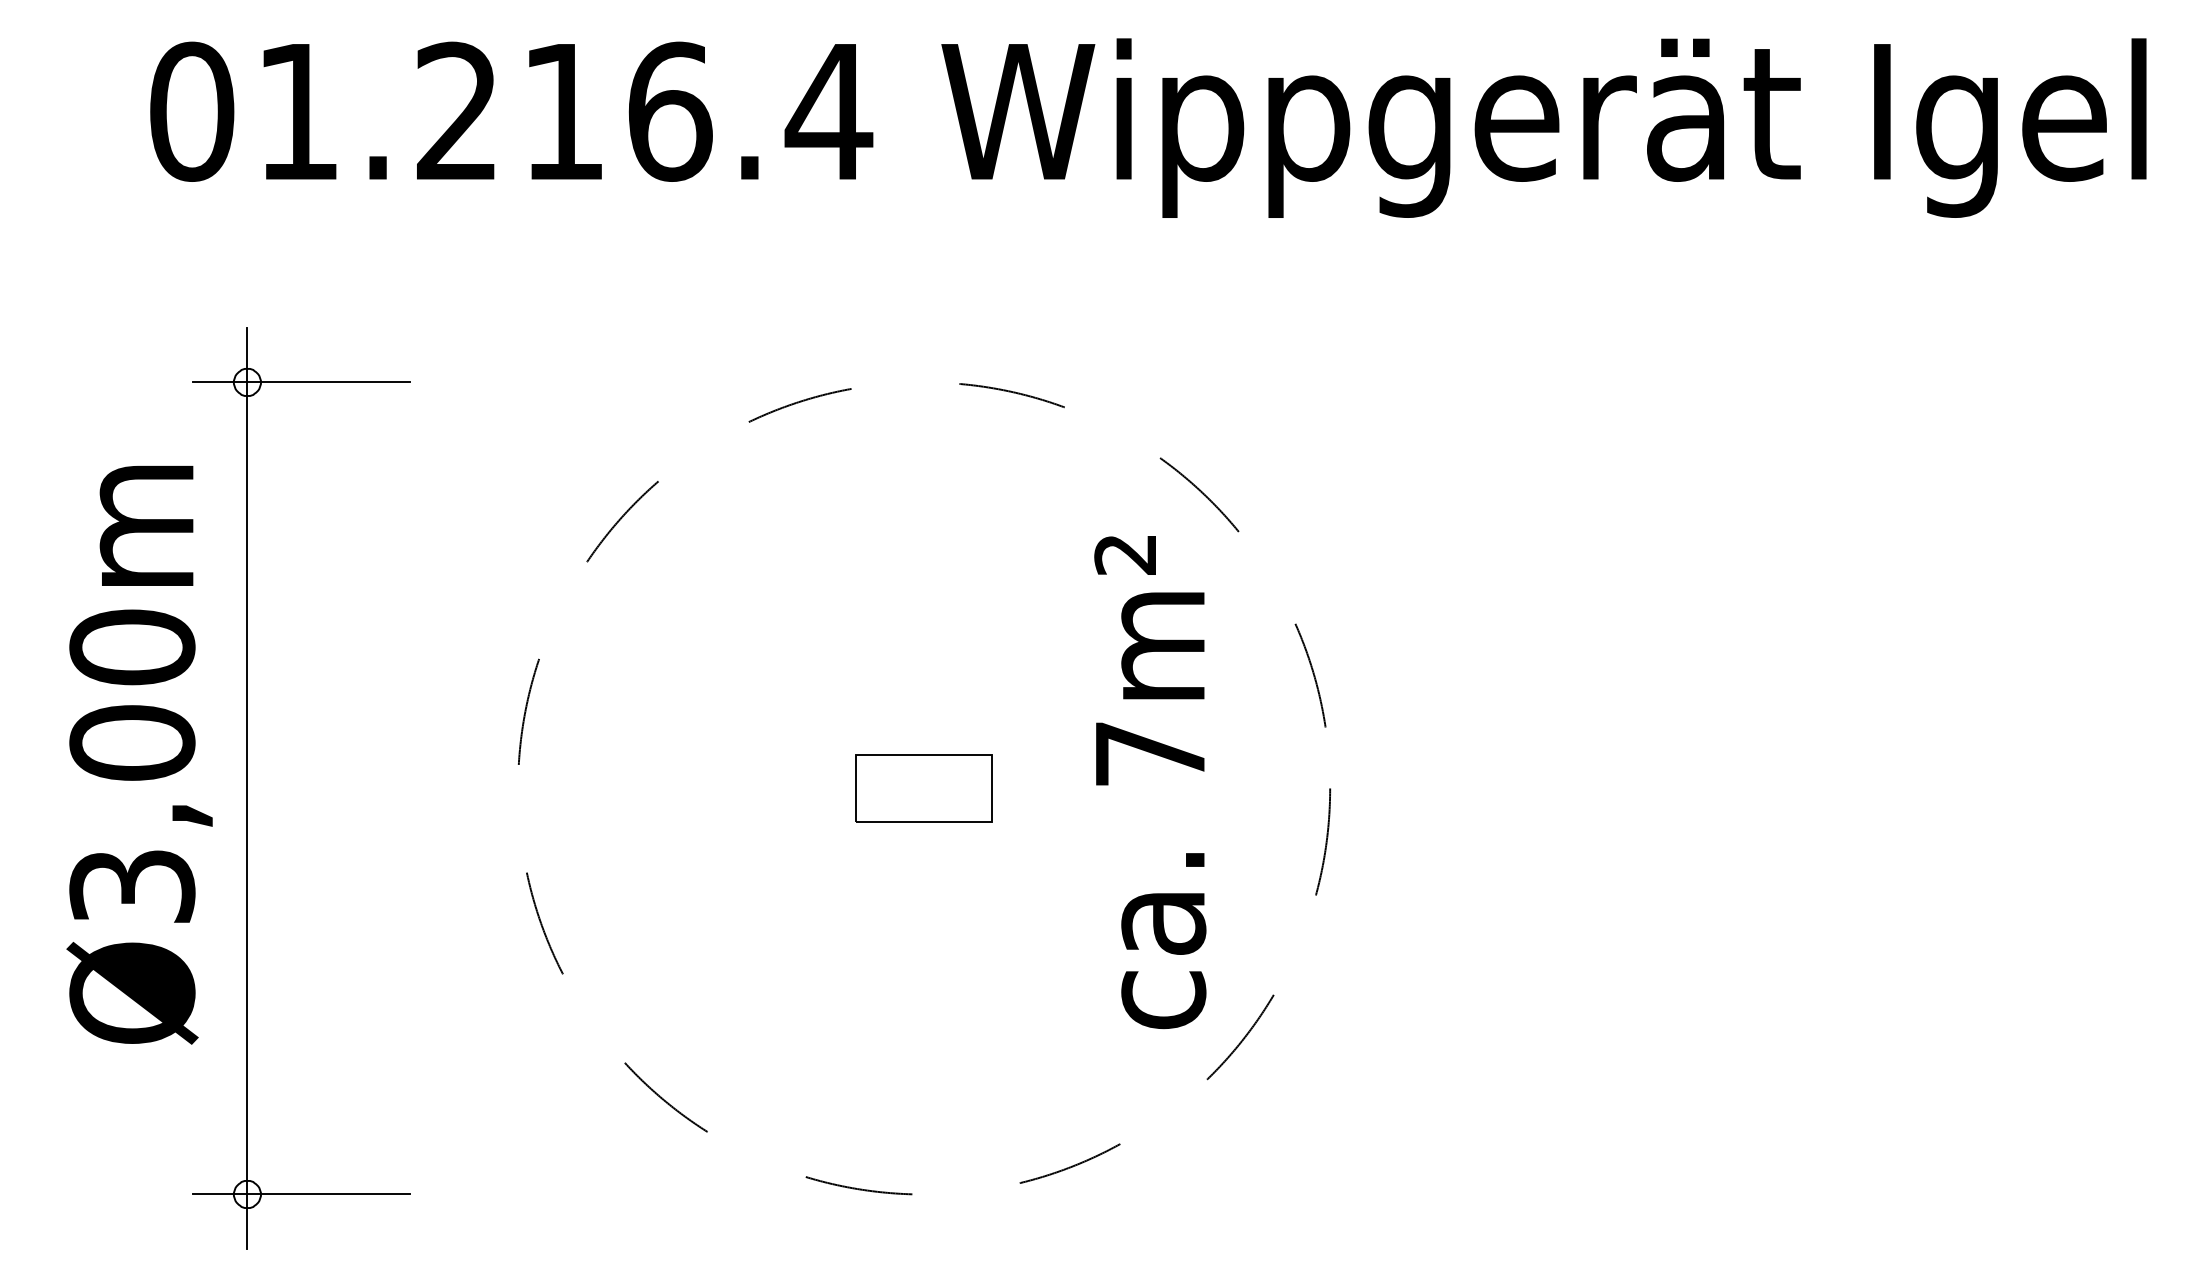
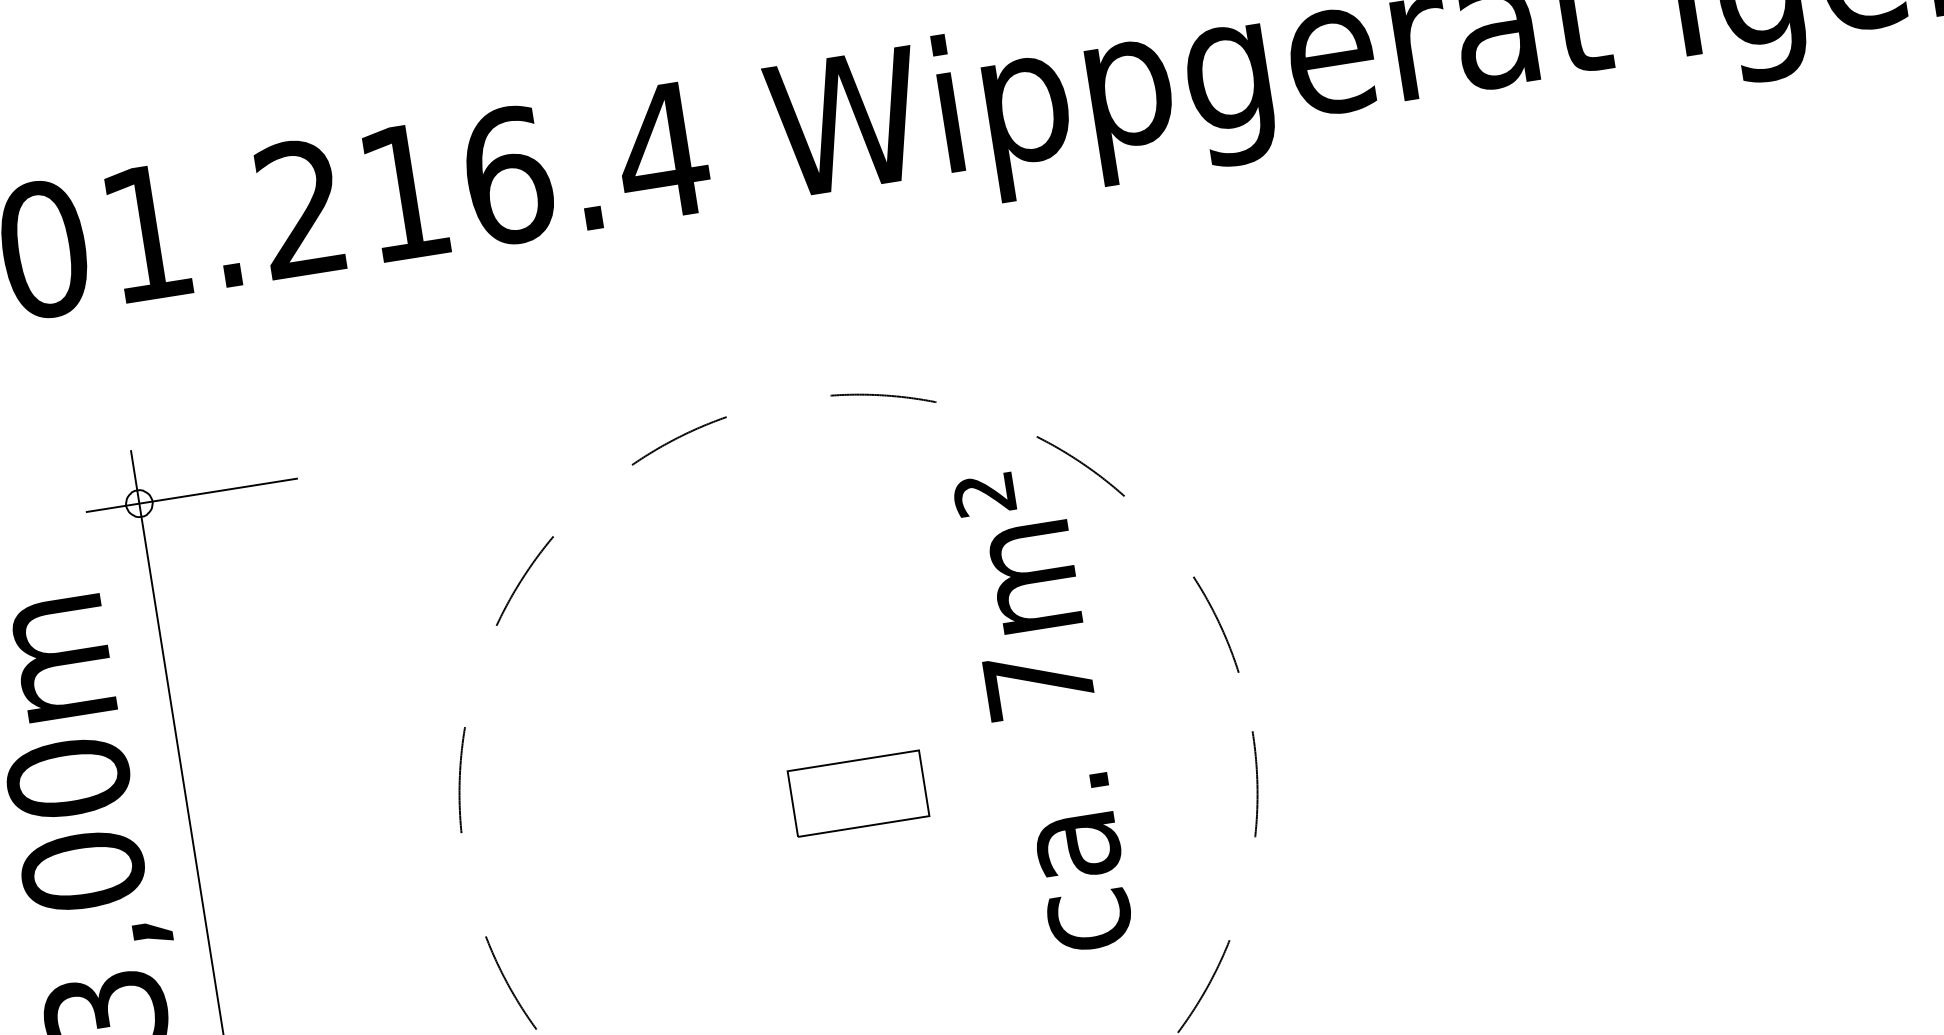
text: (1150, 782) -> (1043, 711), moved

